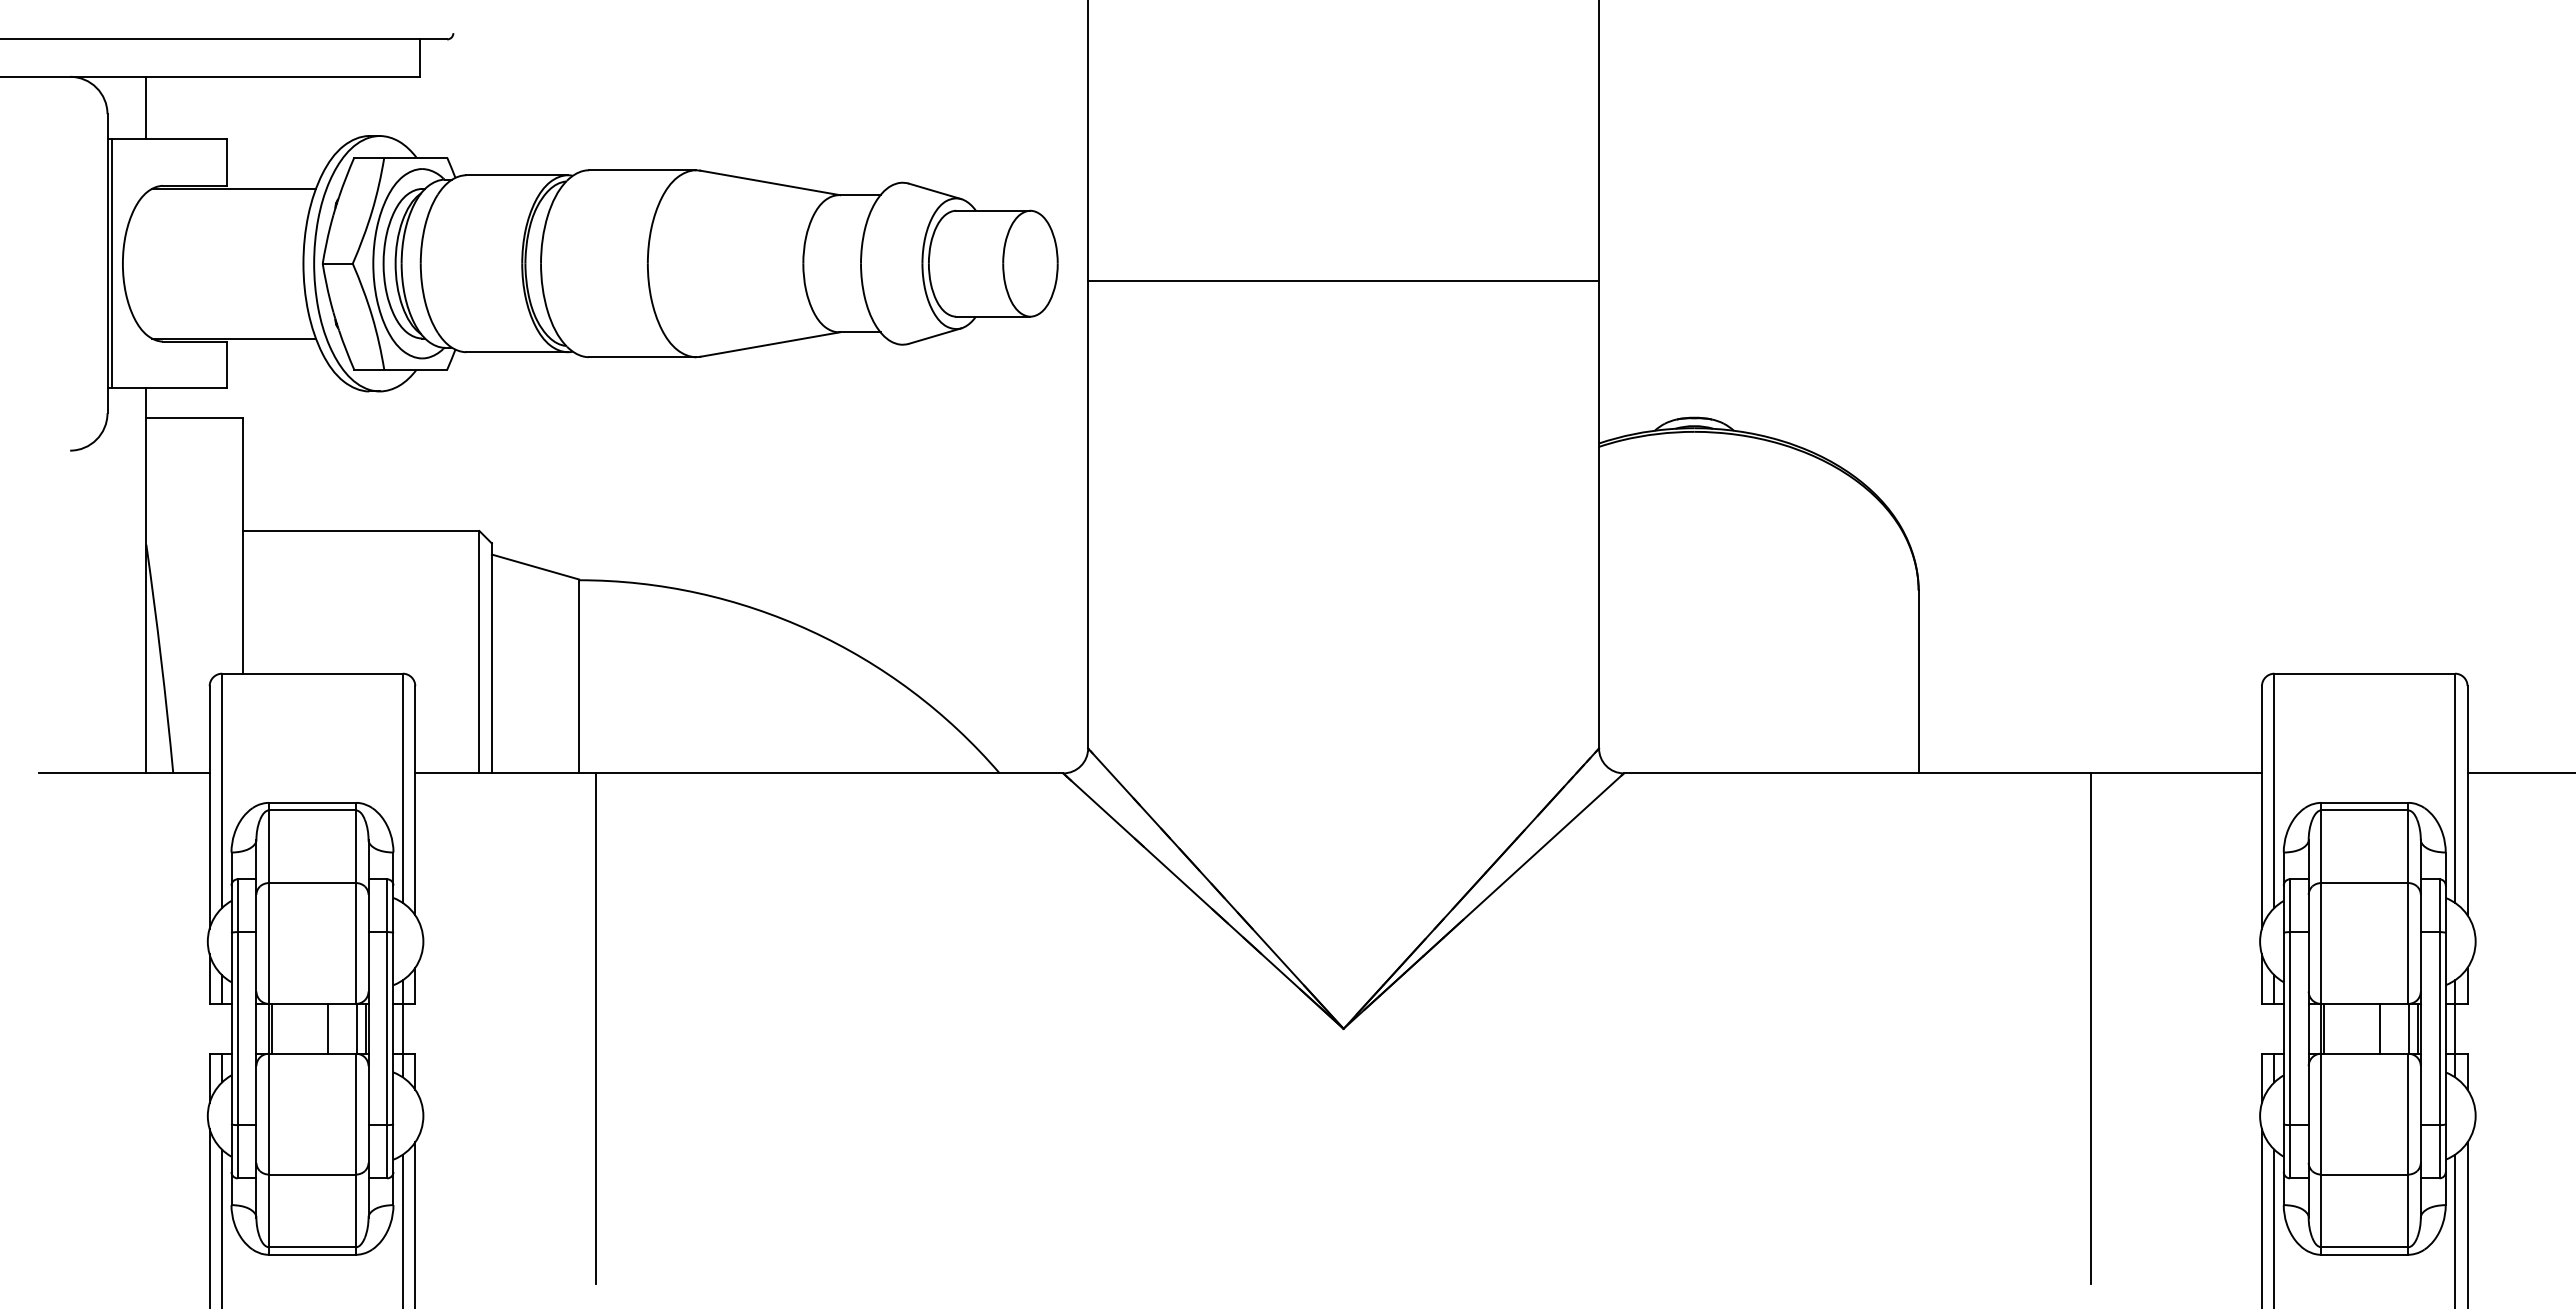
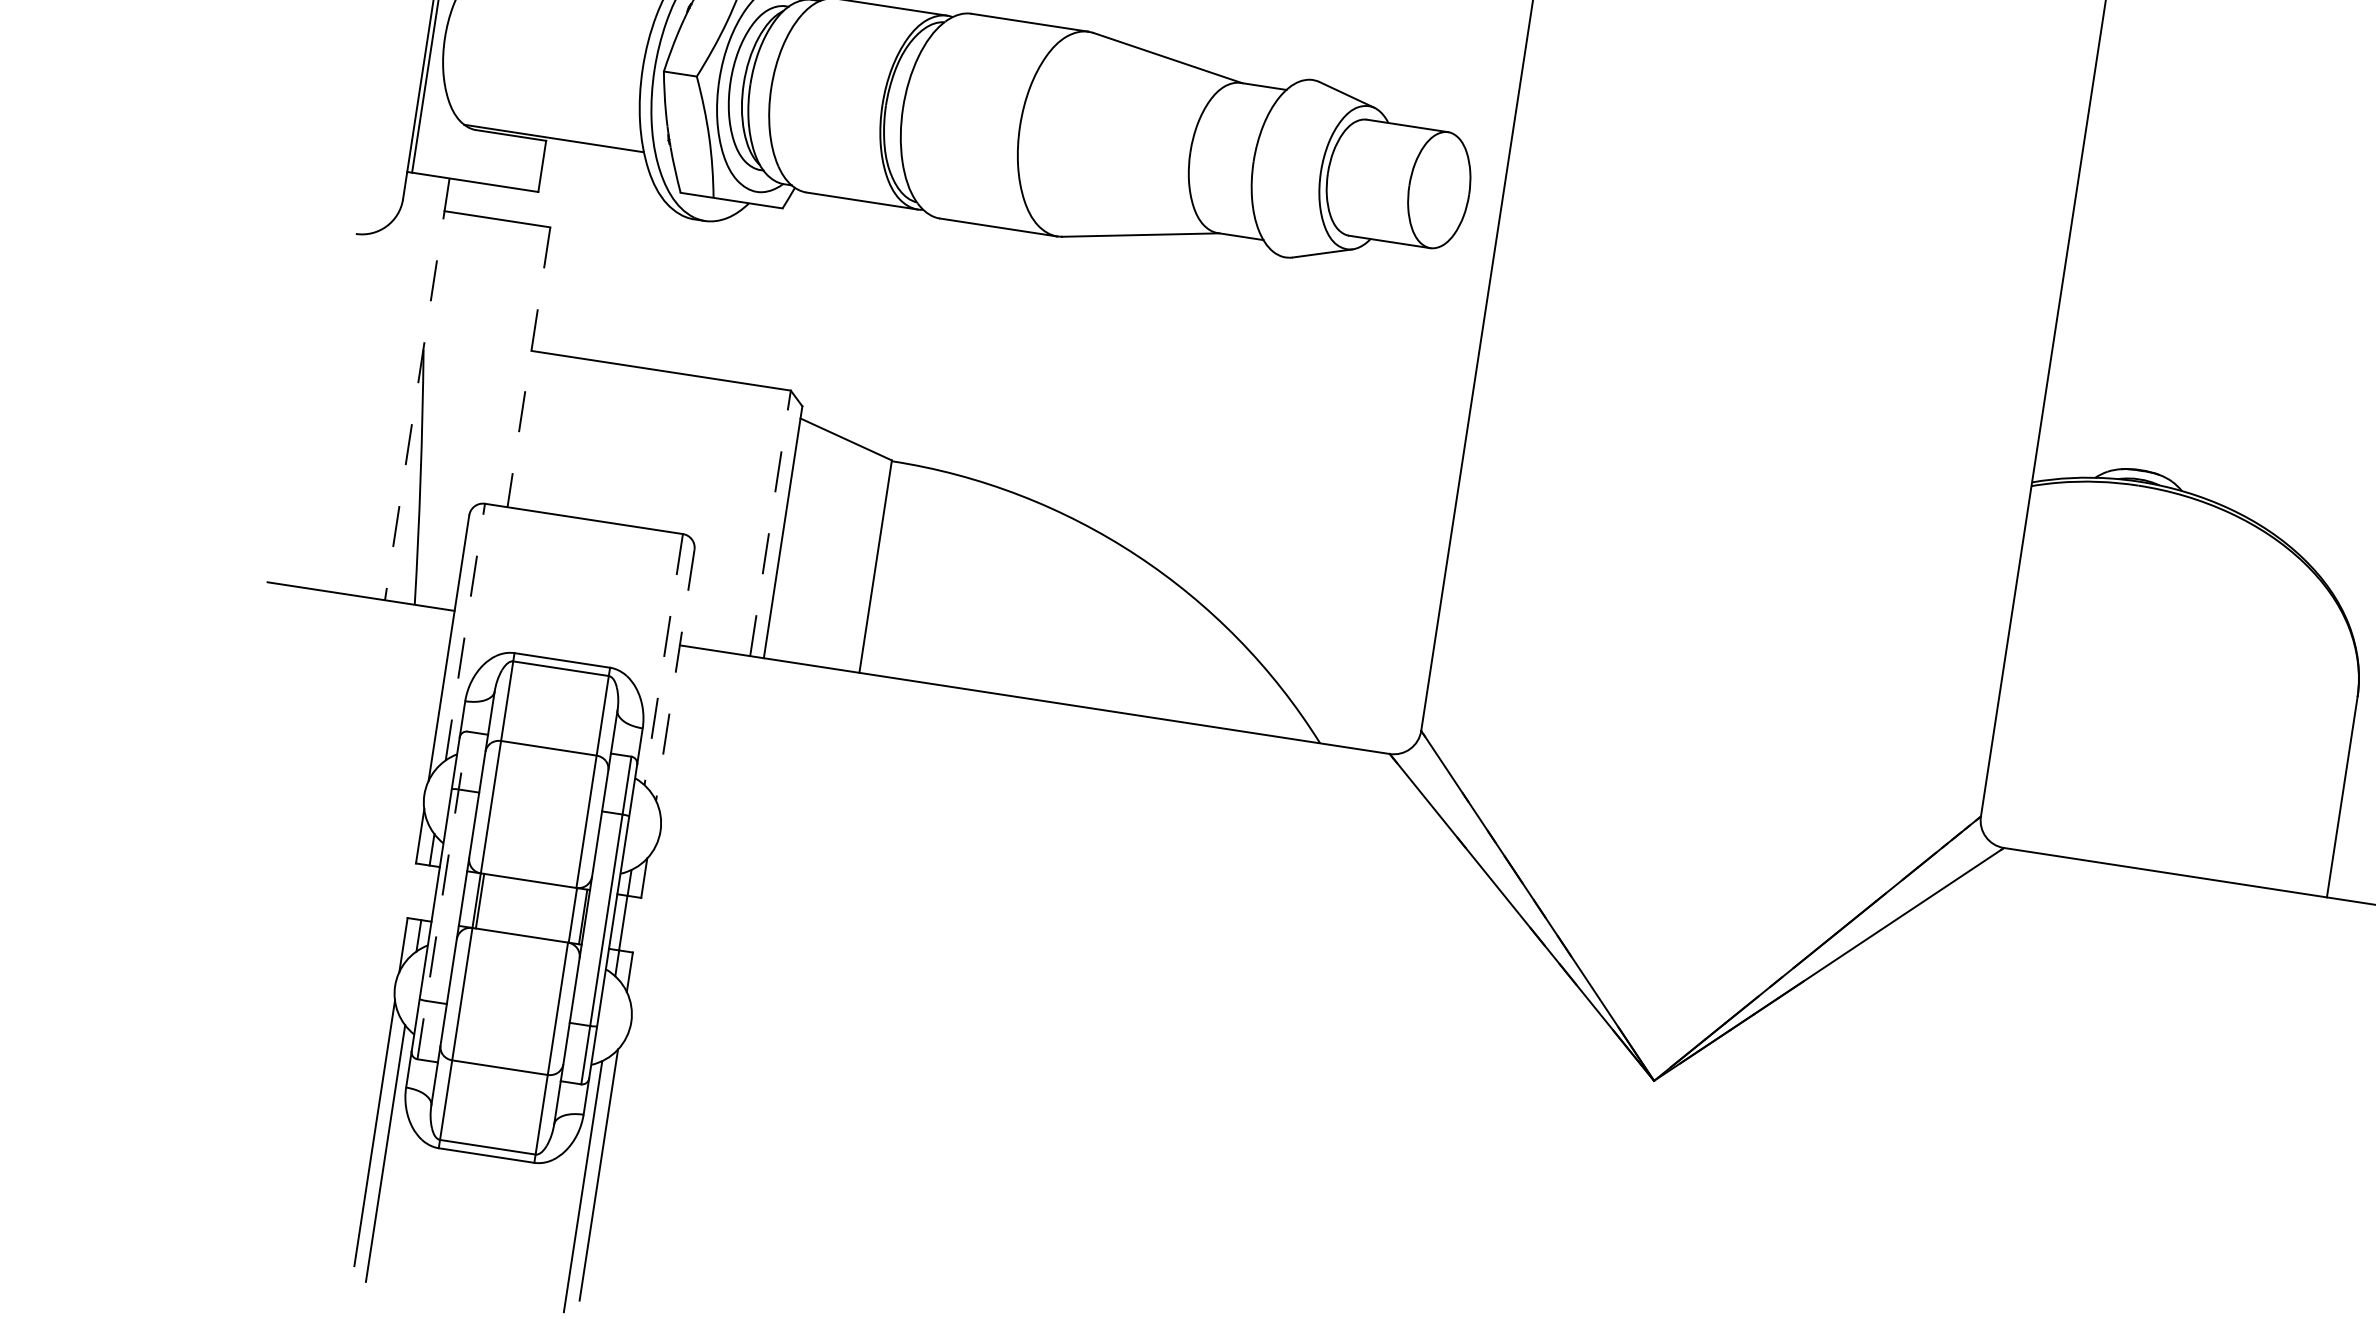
line: (1343, 281) -> (1779, 262), removed
line: (242, 545) -> (528, 366), solid -> dashed
line: (146, 580) -> (417, 388), solid -> dashed
line: (479, 651) -> (770, 522), solid -> dashed
line: (402, 788) -> (663, 659), solid -> dashed
line: (222, 790) -> (465, 631), solid -> dashed
line: (415, 800) -> (675, 675), solid -> dashed
line: (237, 1028) -> (442, 895), solid -> dashed
line: (328, 1028) -> (542, 910), removed
line: (595, 1028) -> (834, 955), removed

